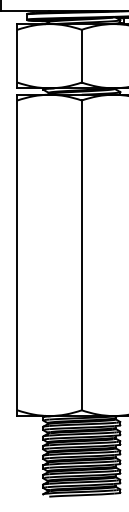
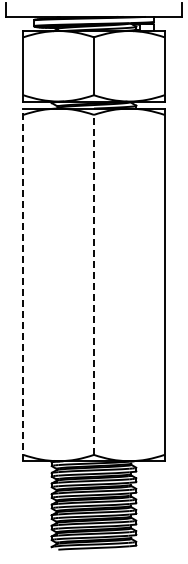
line: (17, 255) -> (23, 284), solid -> dashed
line: (81, 255) -> (93, 284), solid -> dashed

